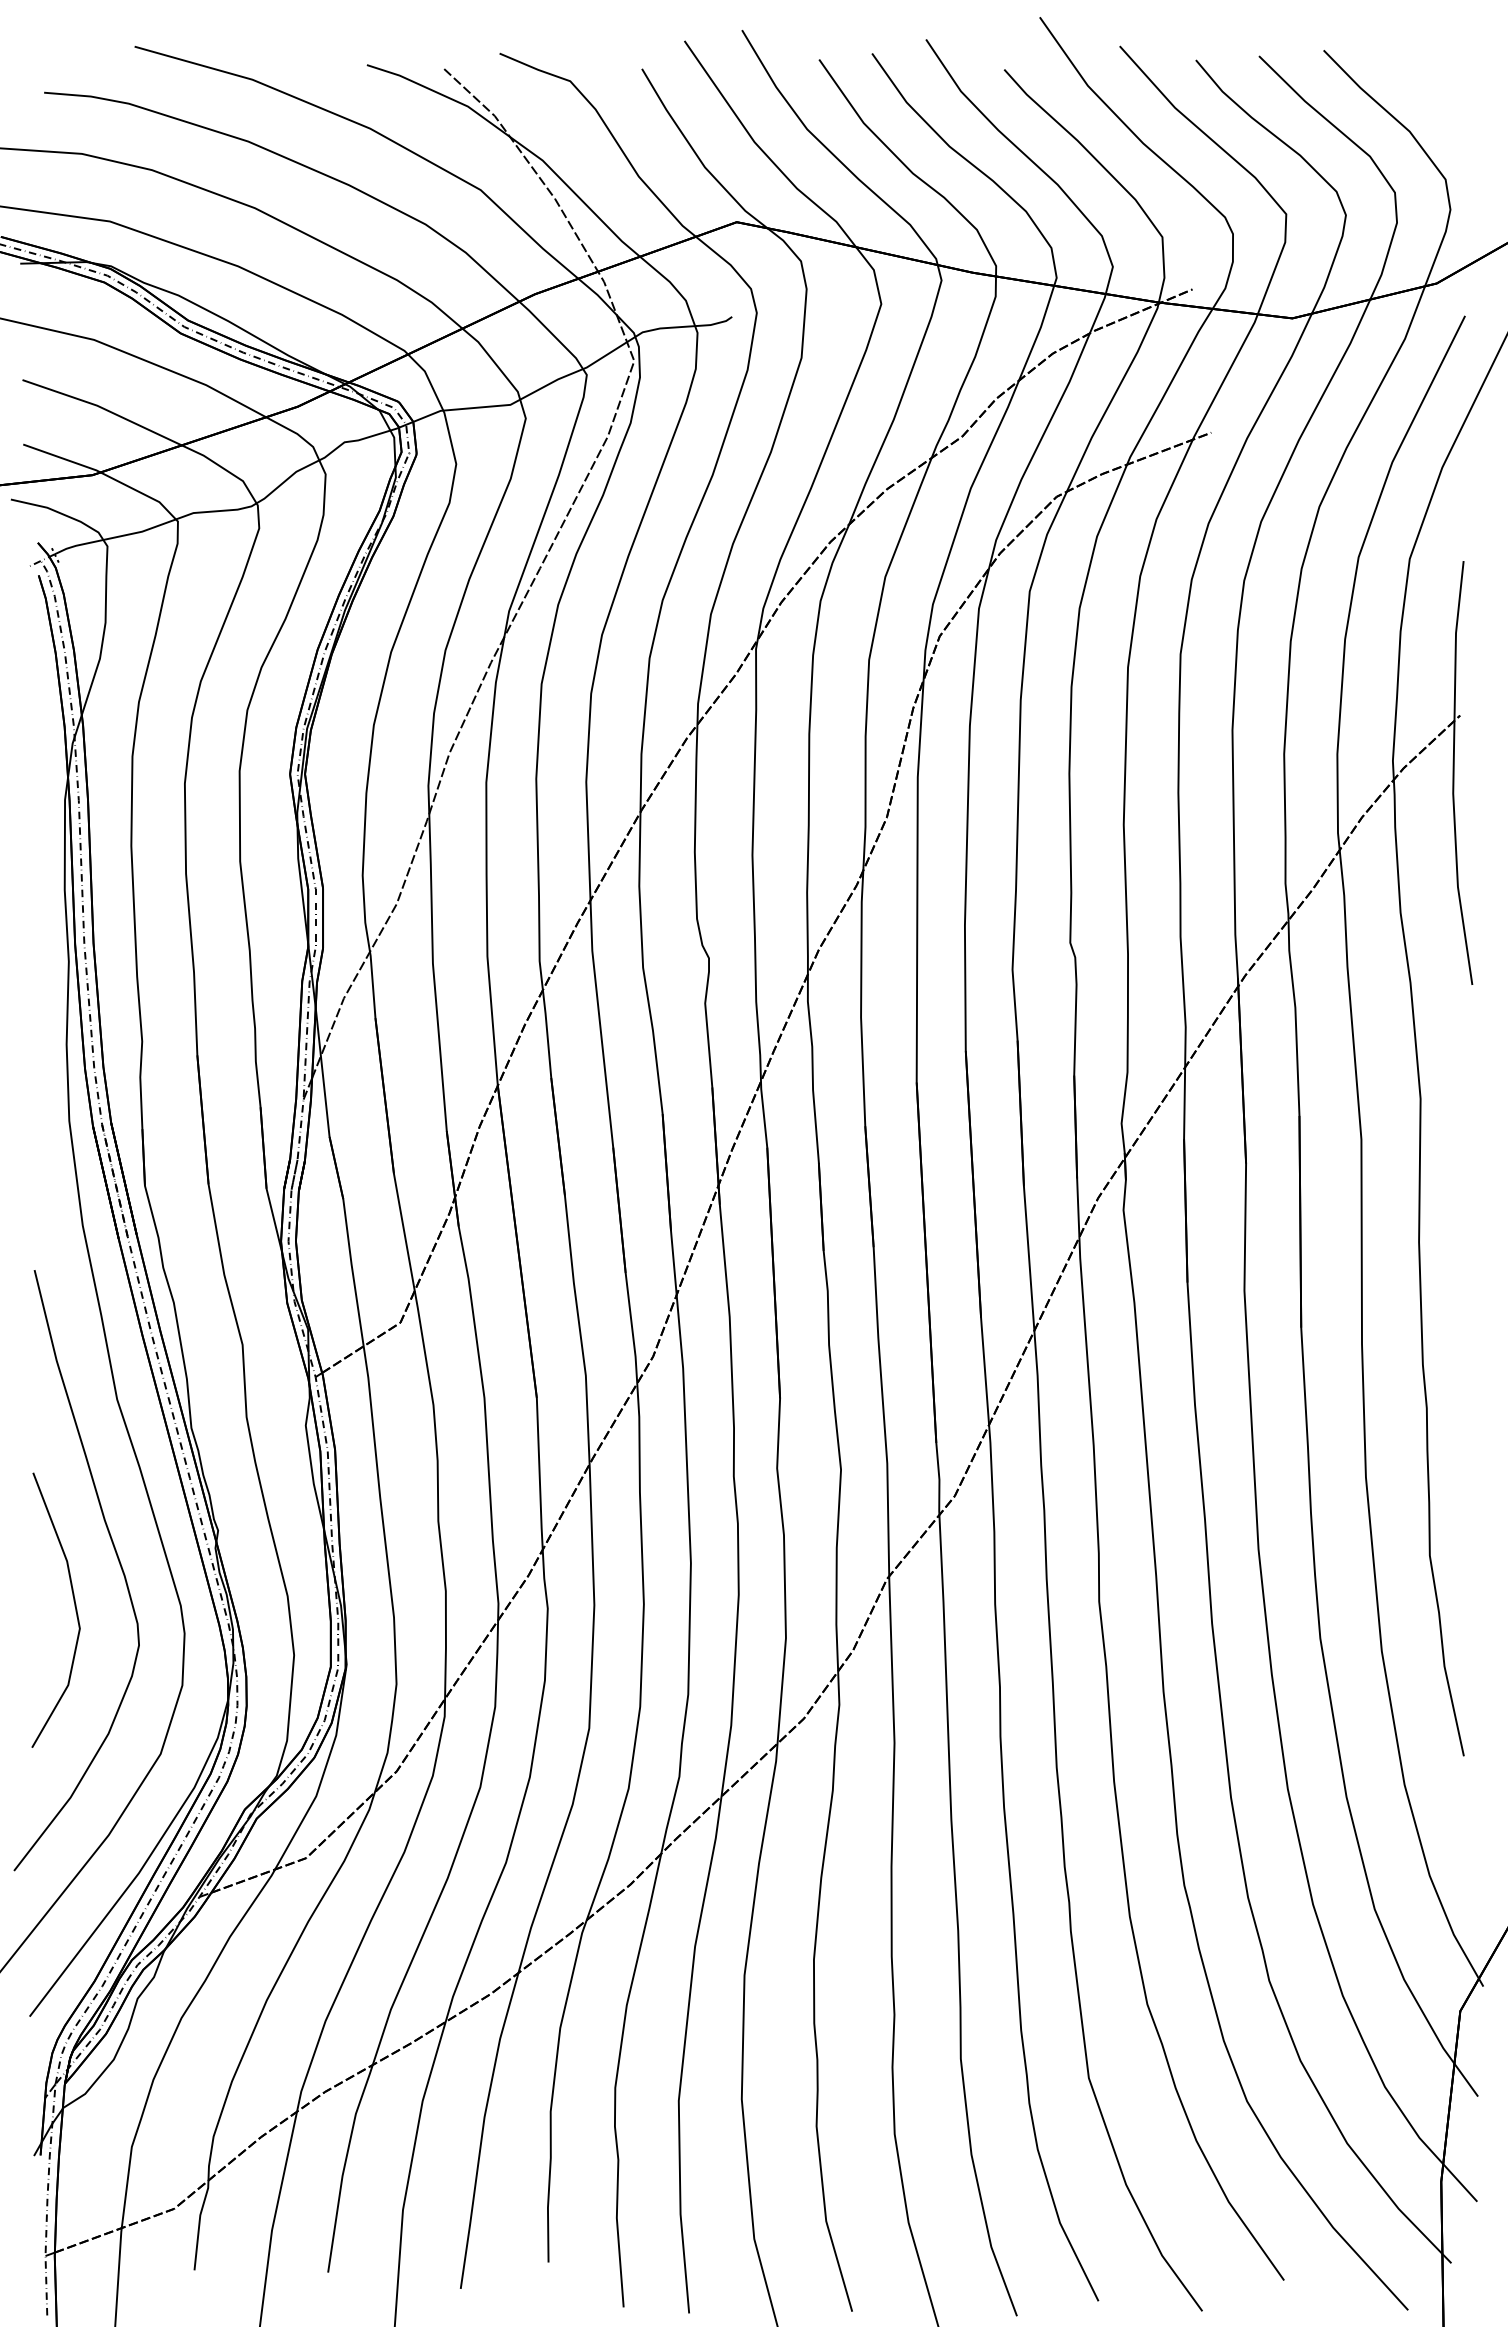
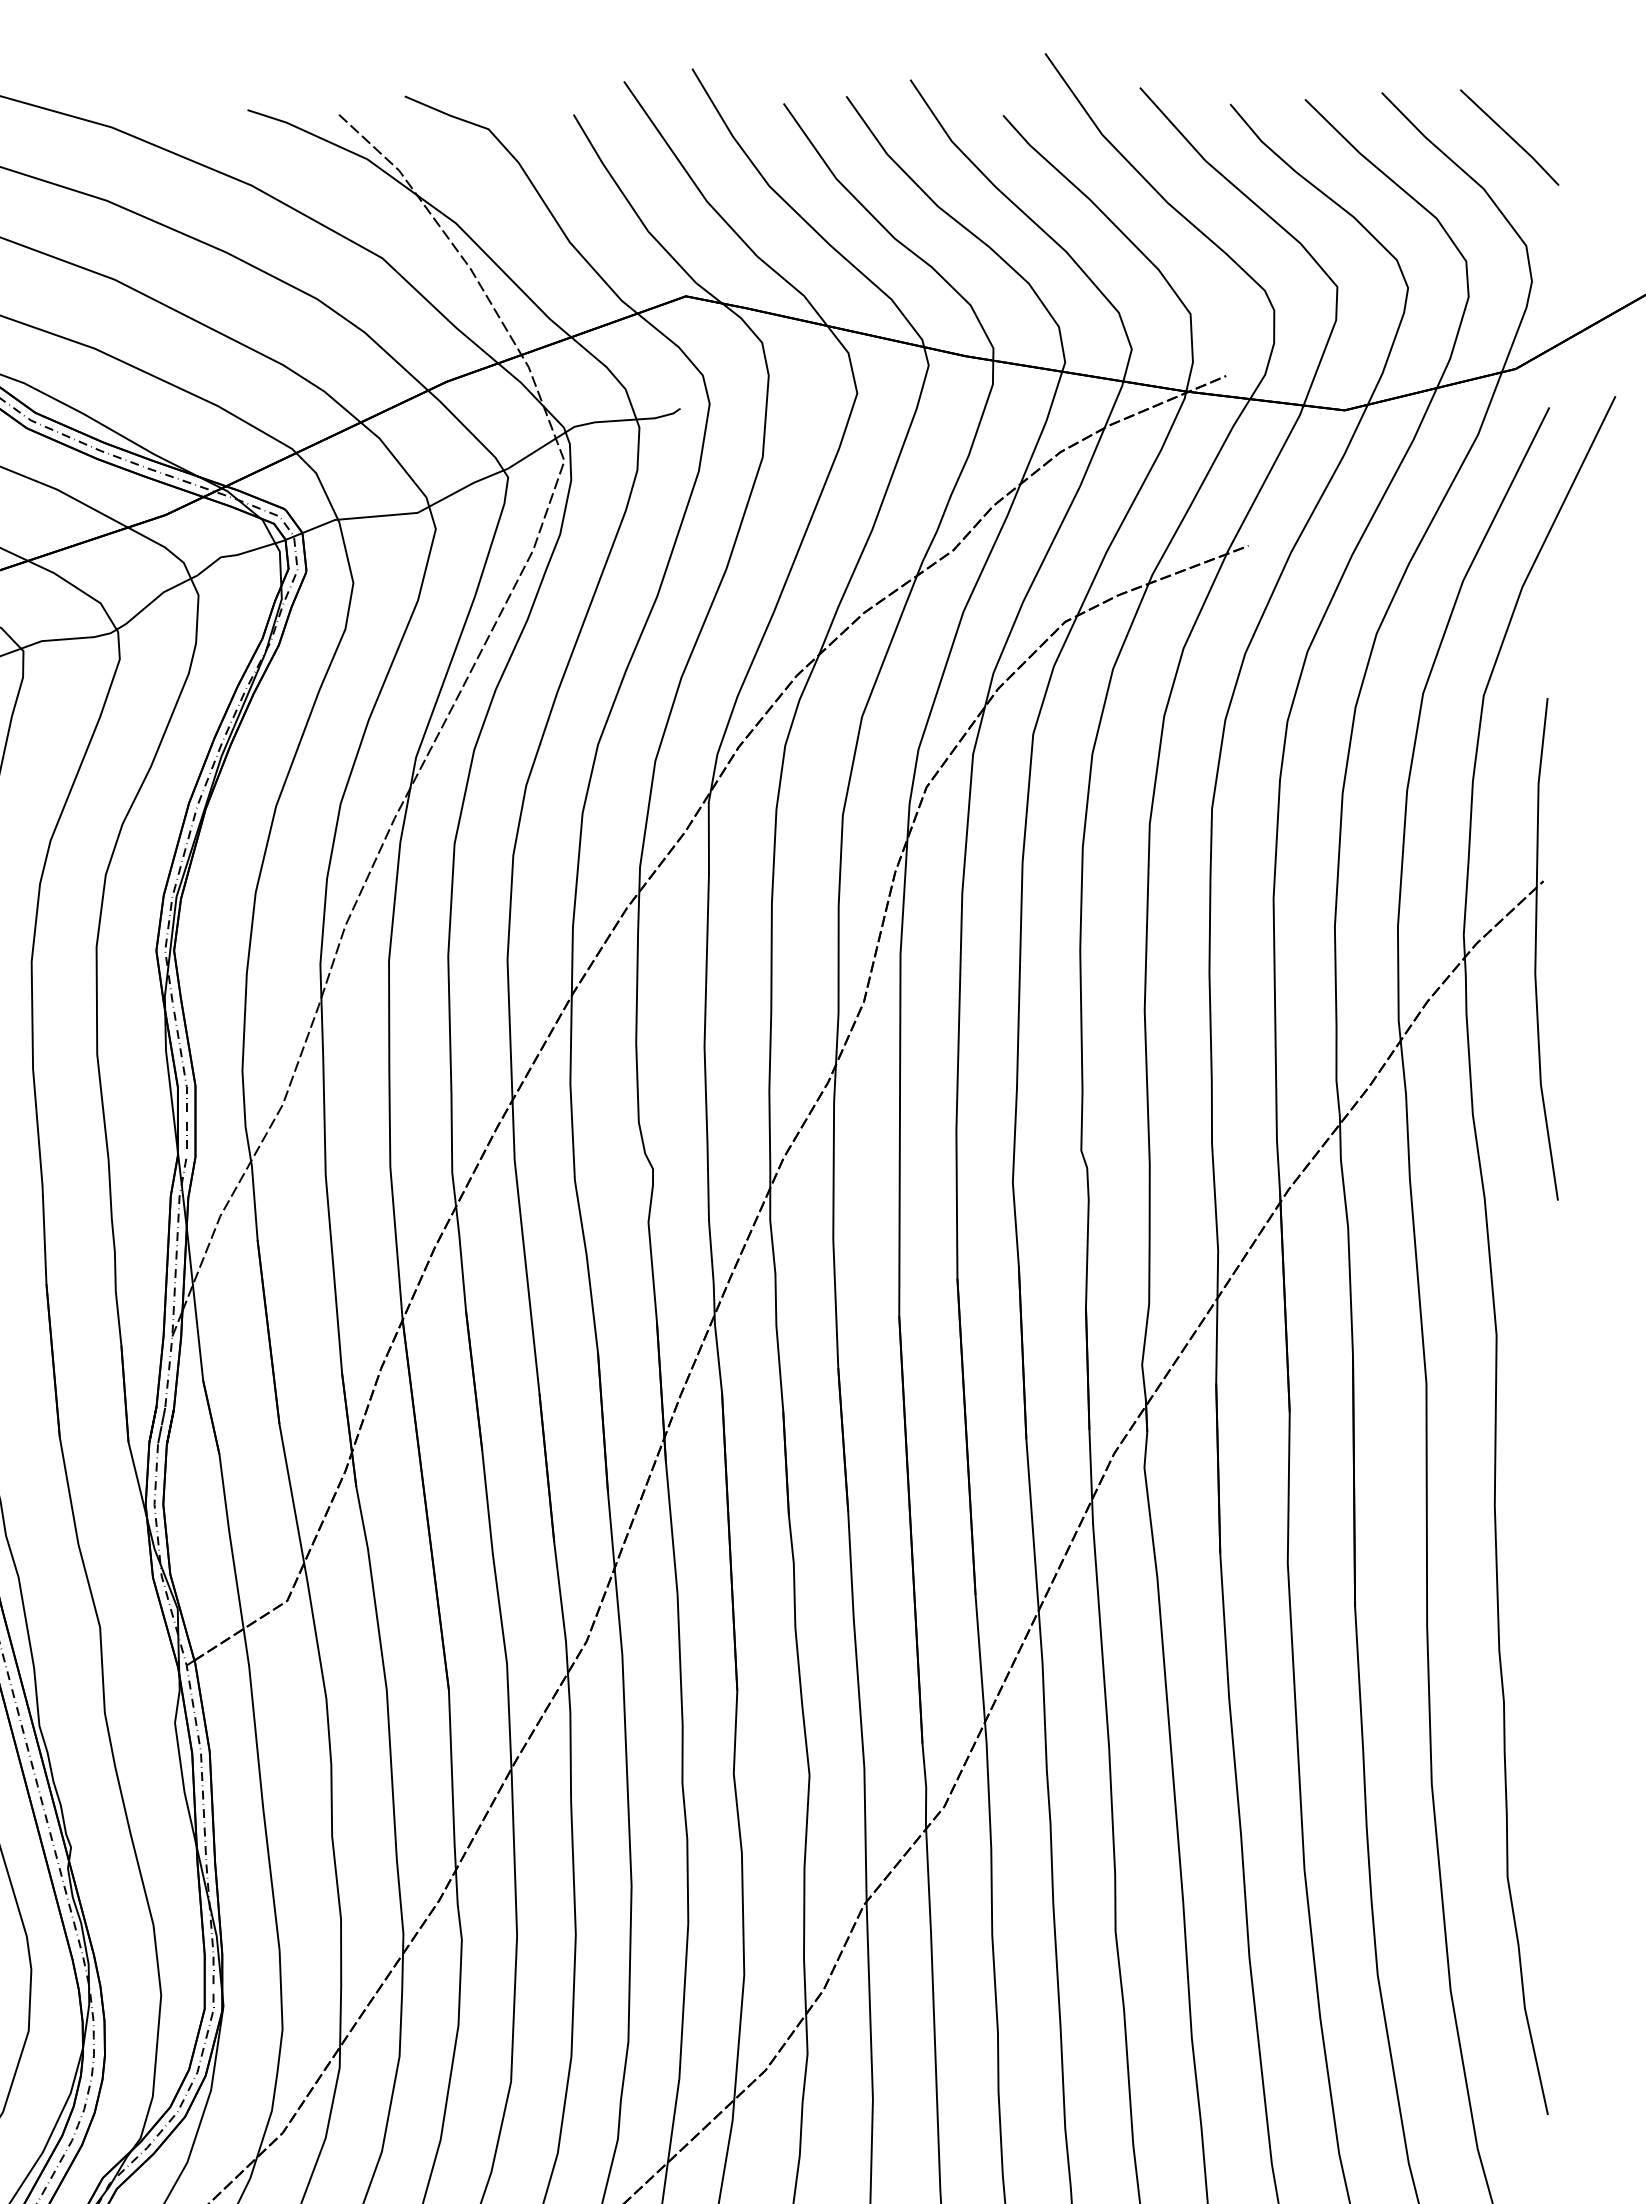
line: (1431, 88) -> (1509, 137), added

